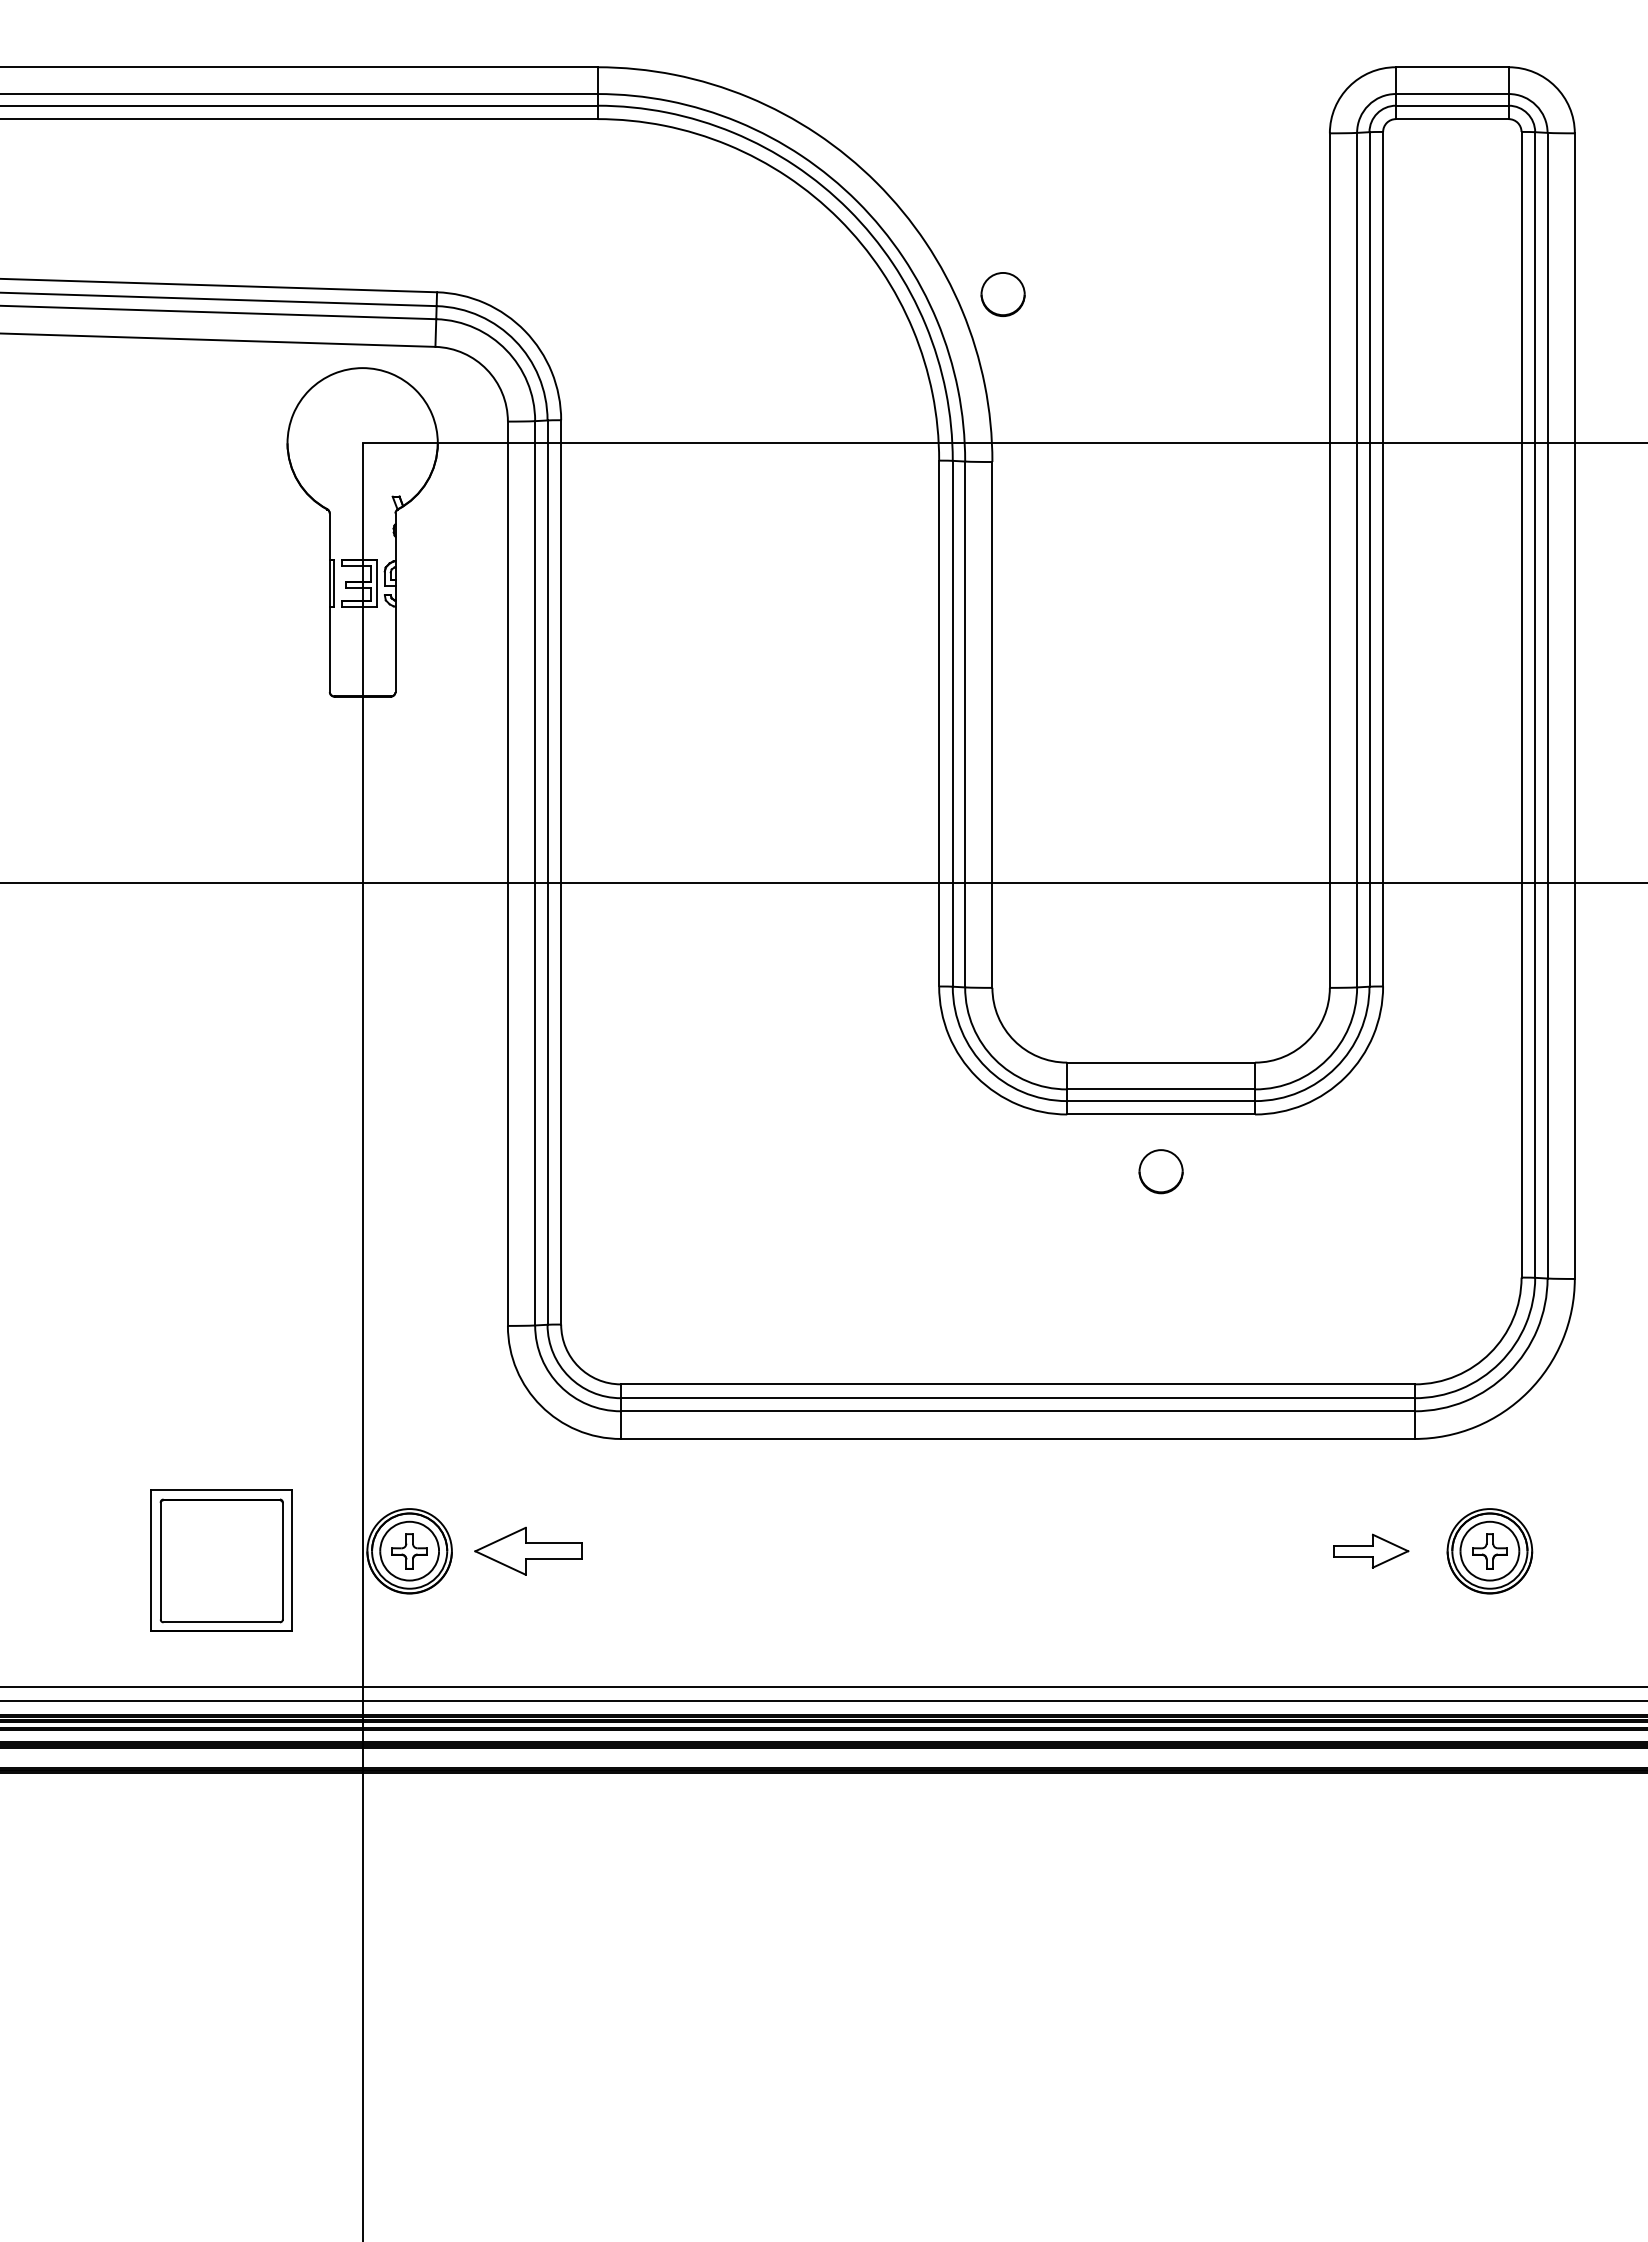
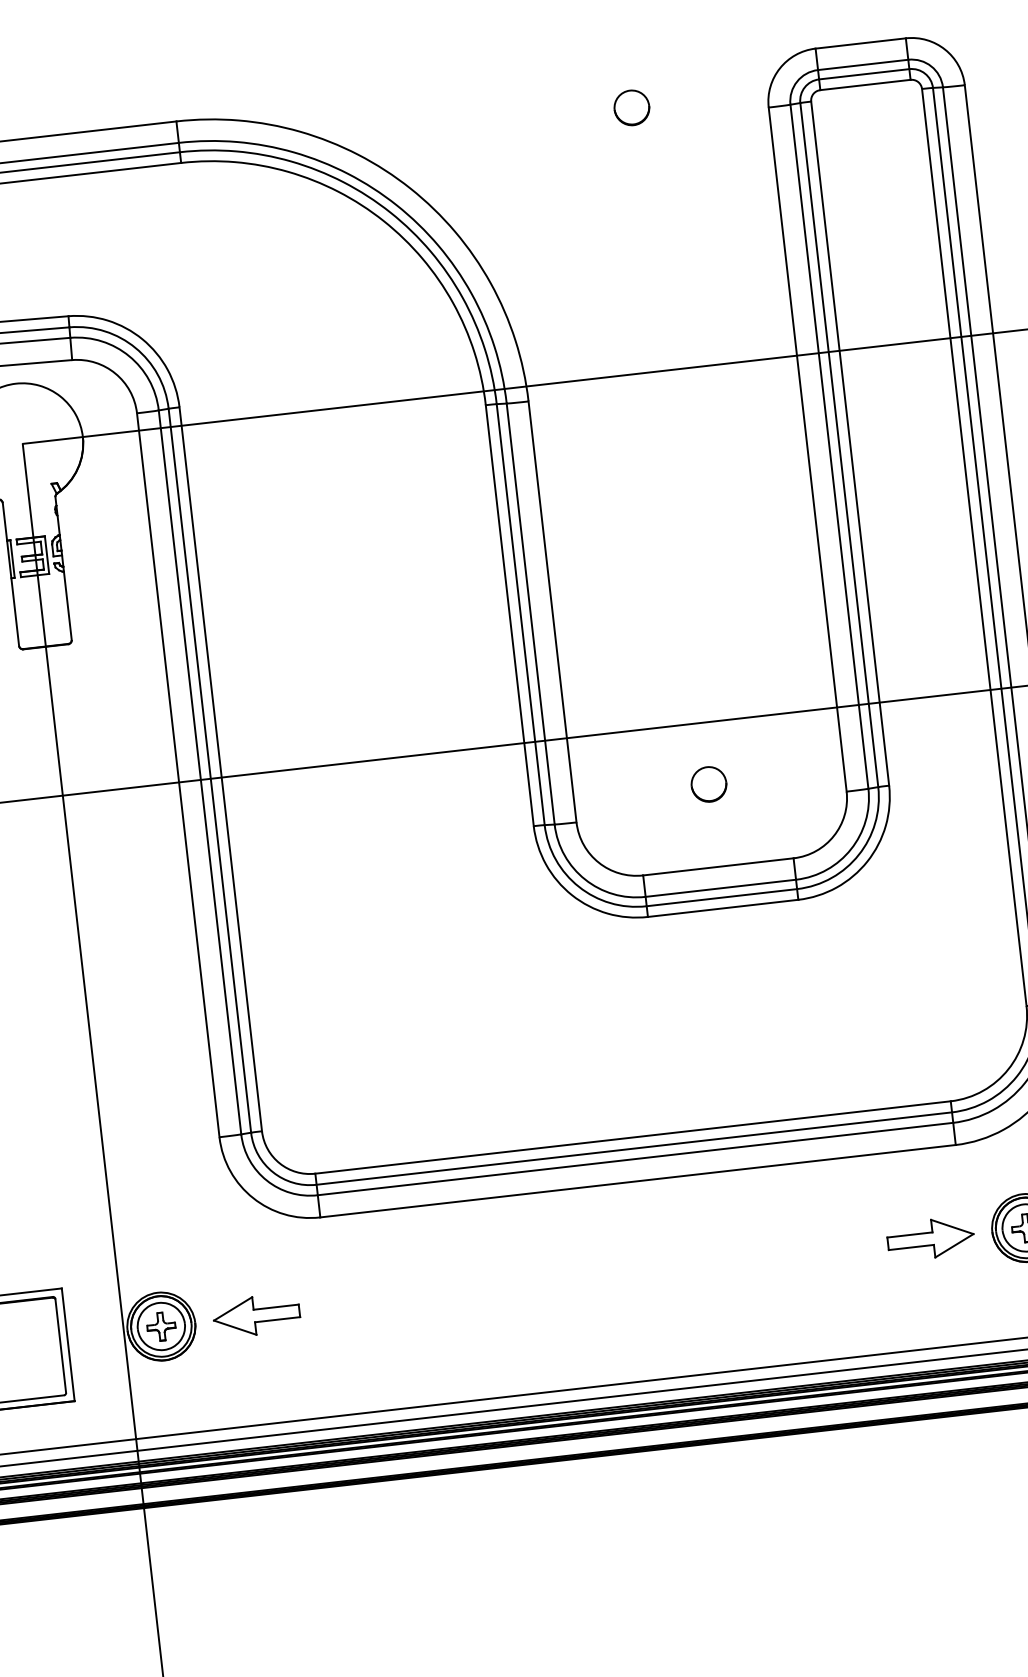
part: (1002, 294) -> (631, 107), moved
part: (1160, 1171) -> (708, 784), moved
part: (1370, 1550) -> (930, 1238), size x1.43

